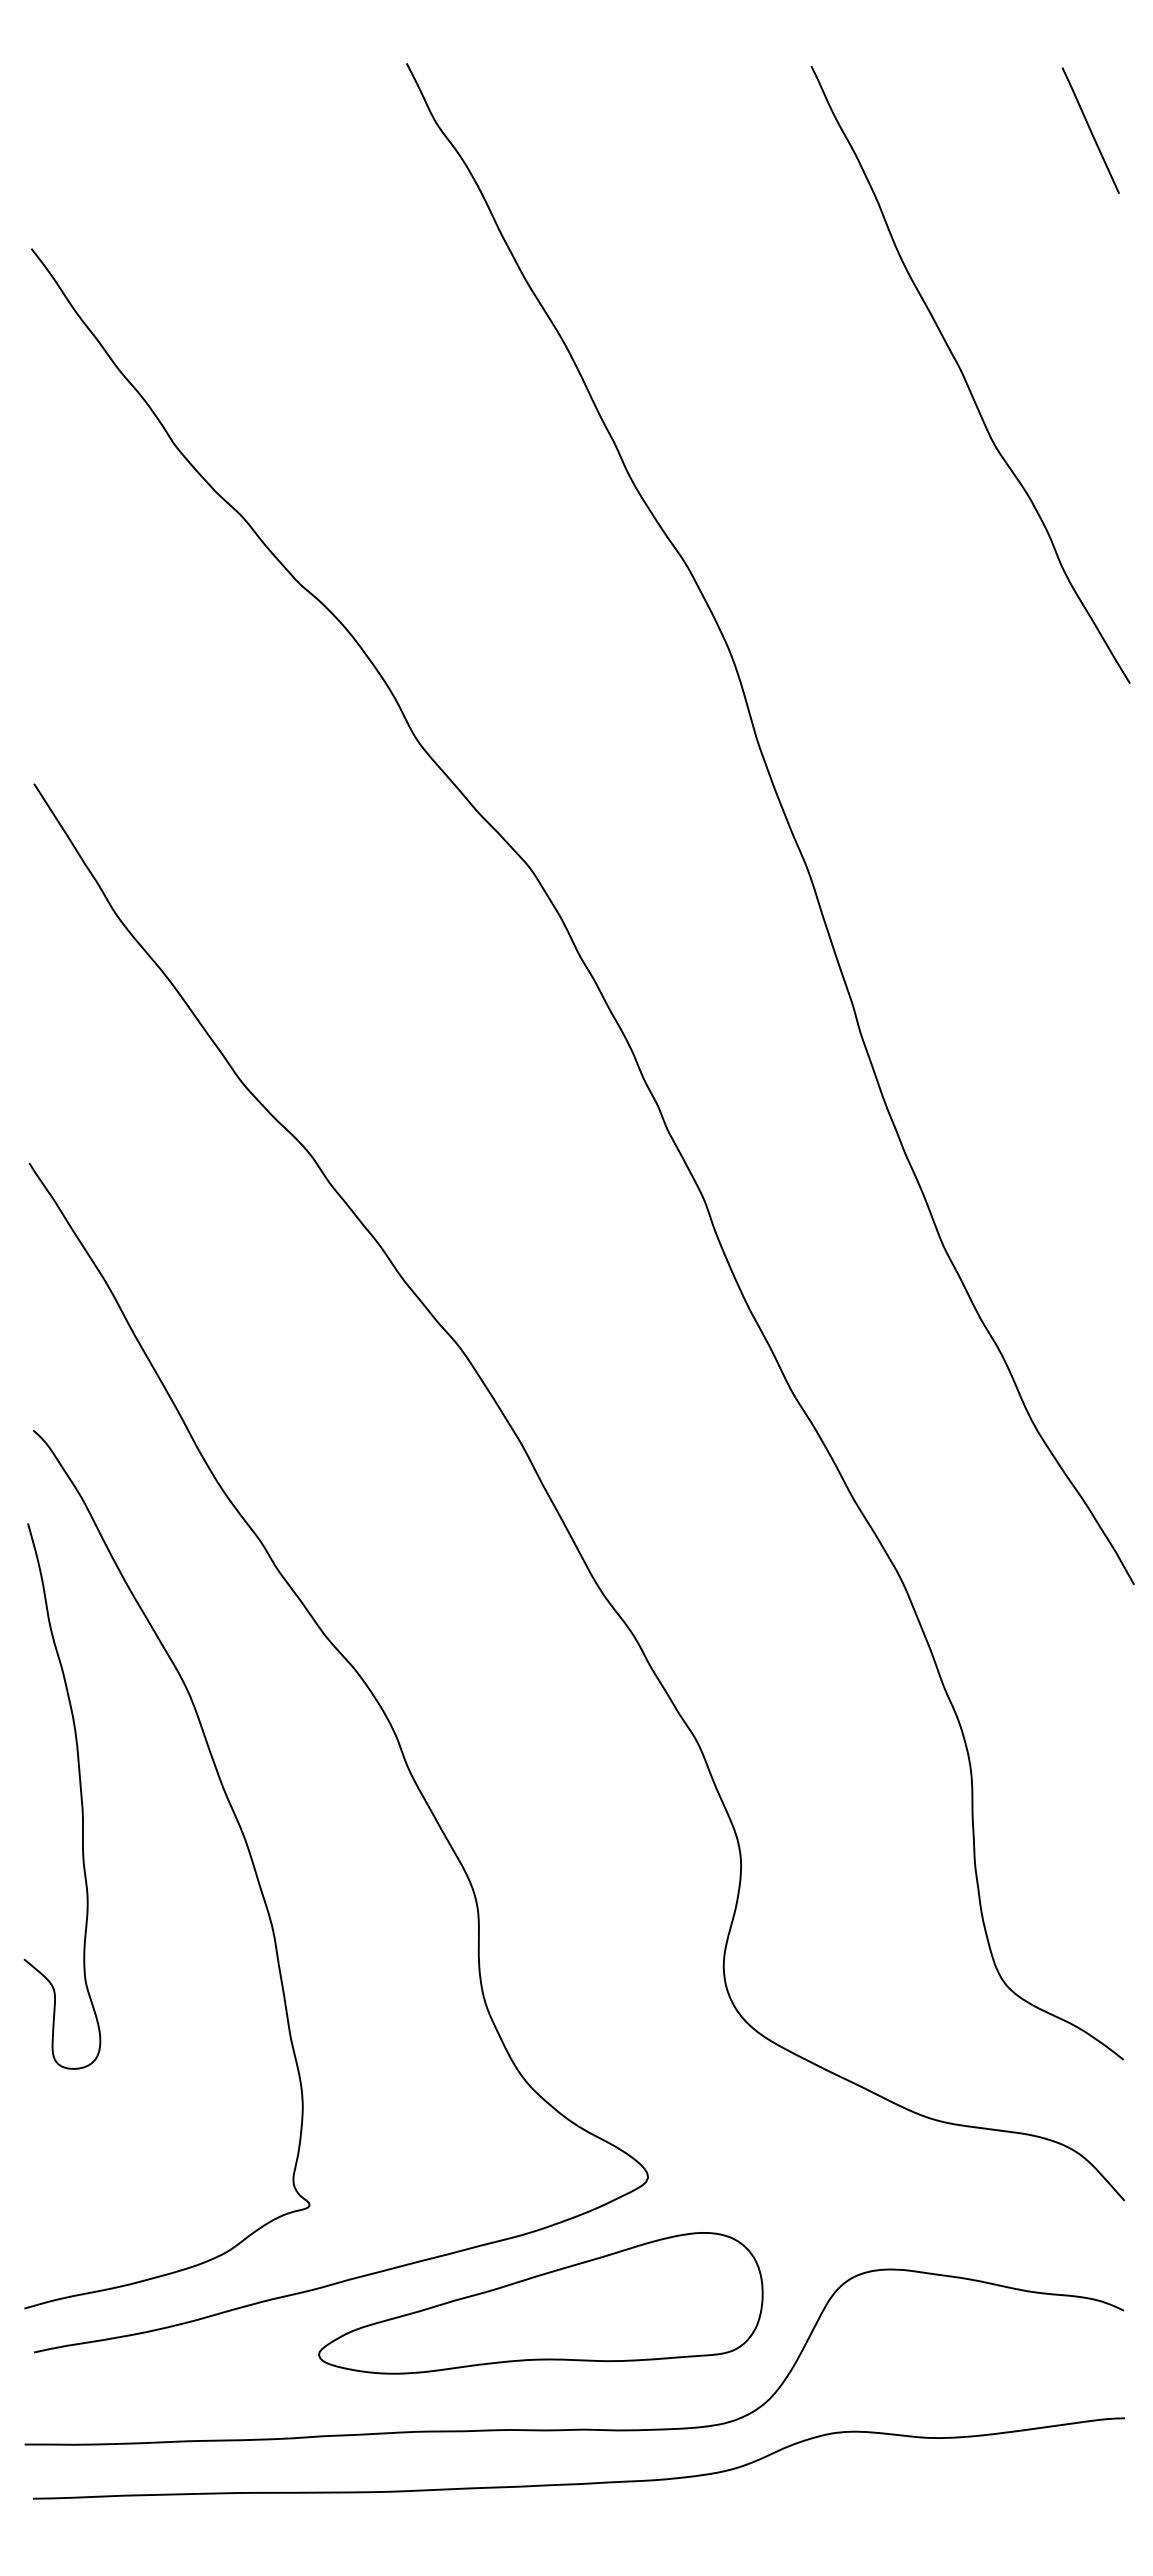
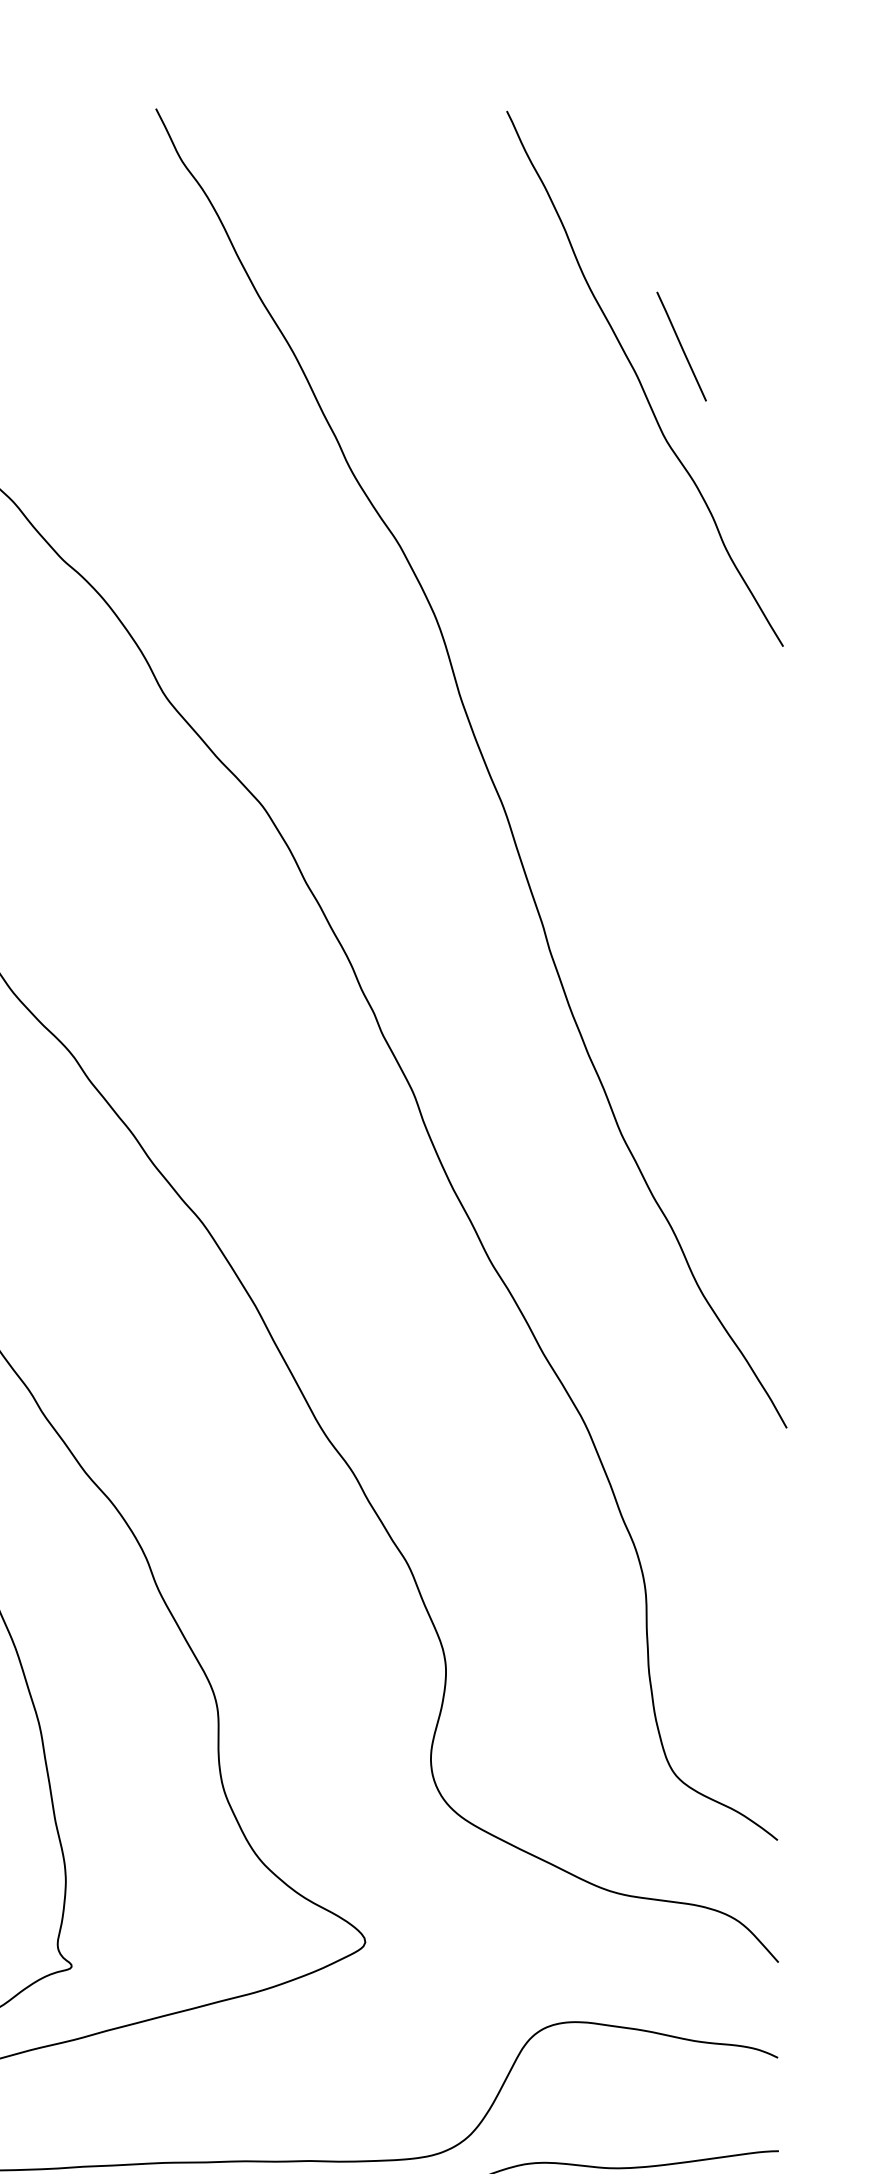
line: (1090, 130) -> (681, 346), moved
part: (540, 2303) -> (272, 2051), removed

